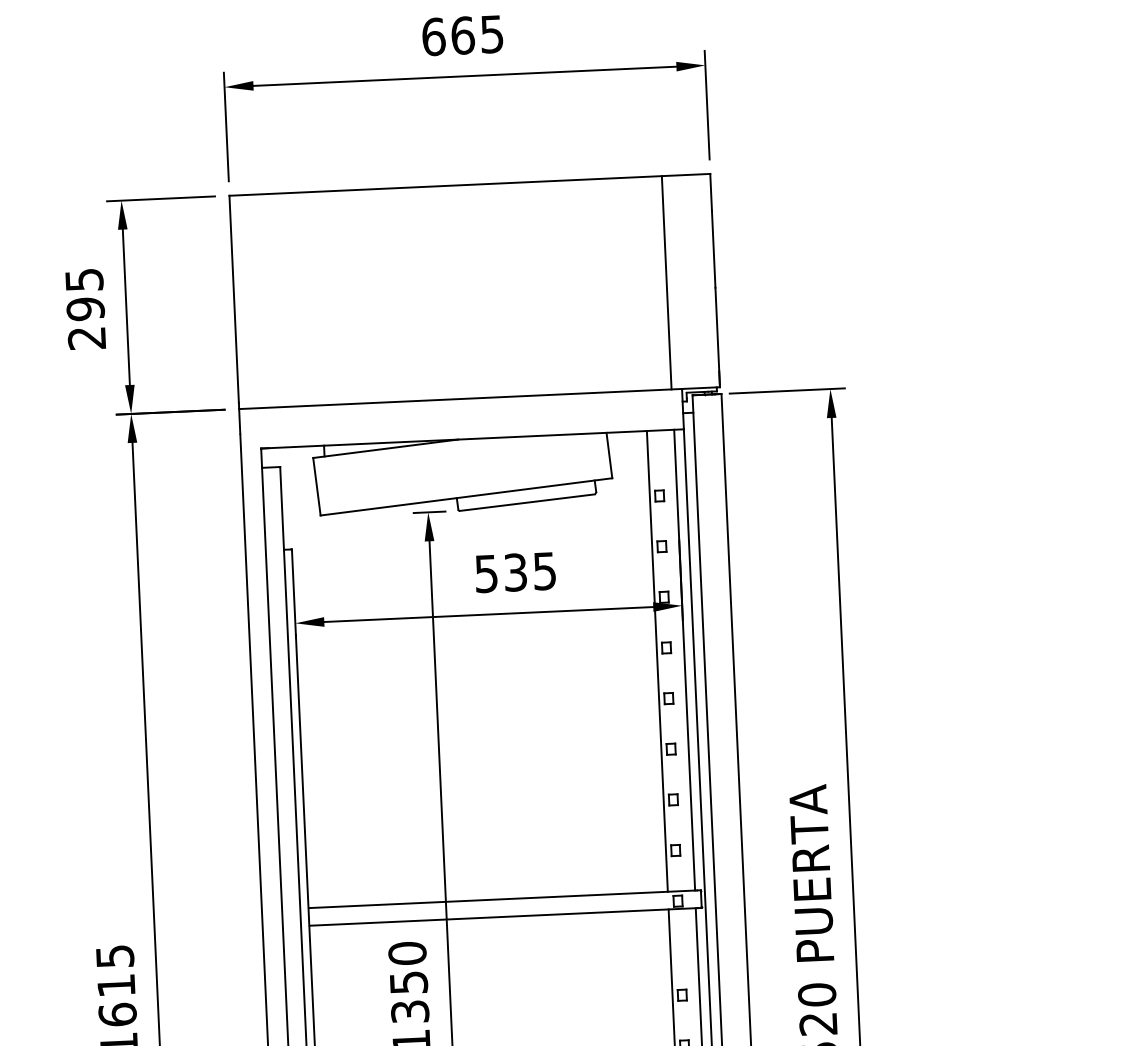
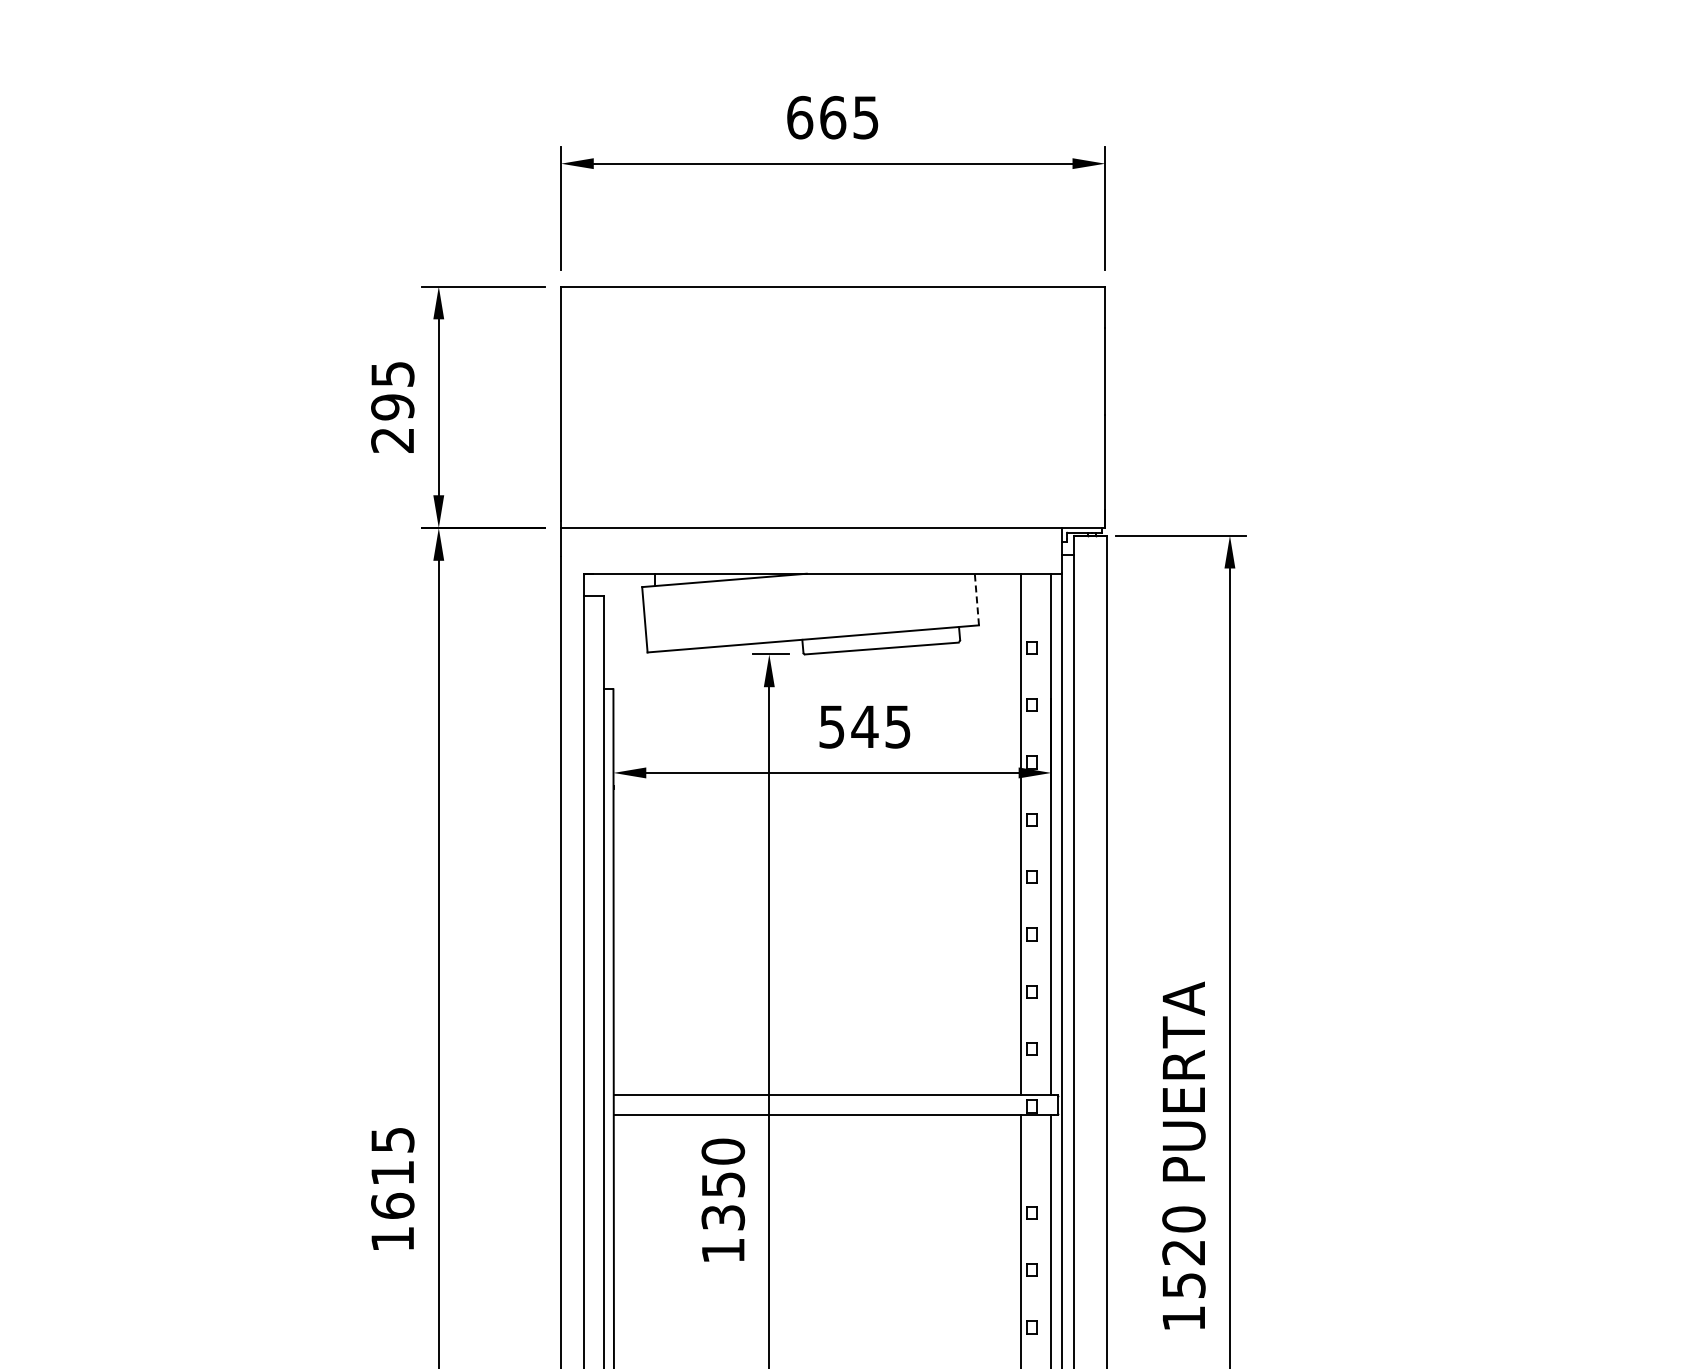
line: (666, 282) -> (1050, 407), removed
line: (609, 455) -> (976, 599), solid -> dashed
text: (515, 572) -> (864, 726), 535 -> 545

